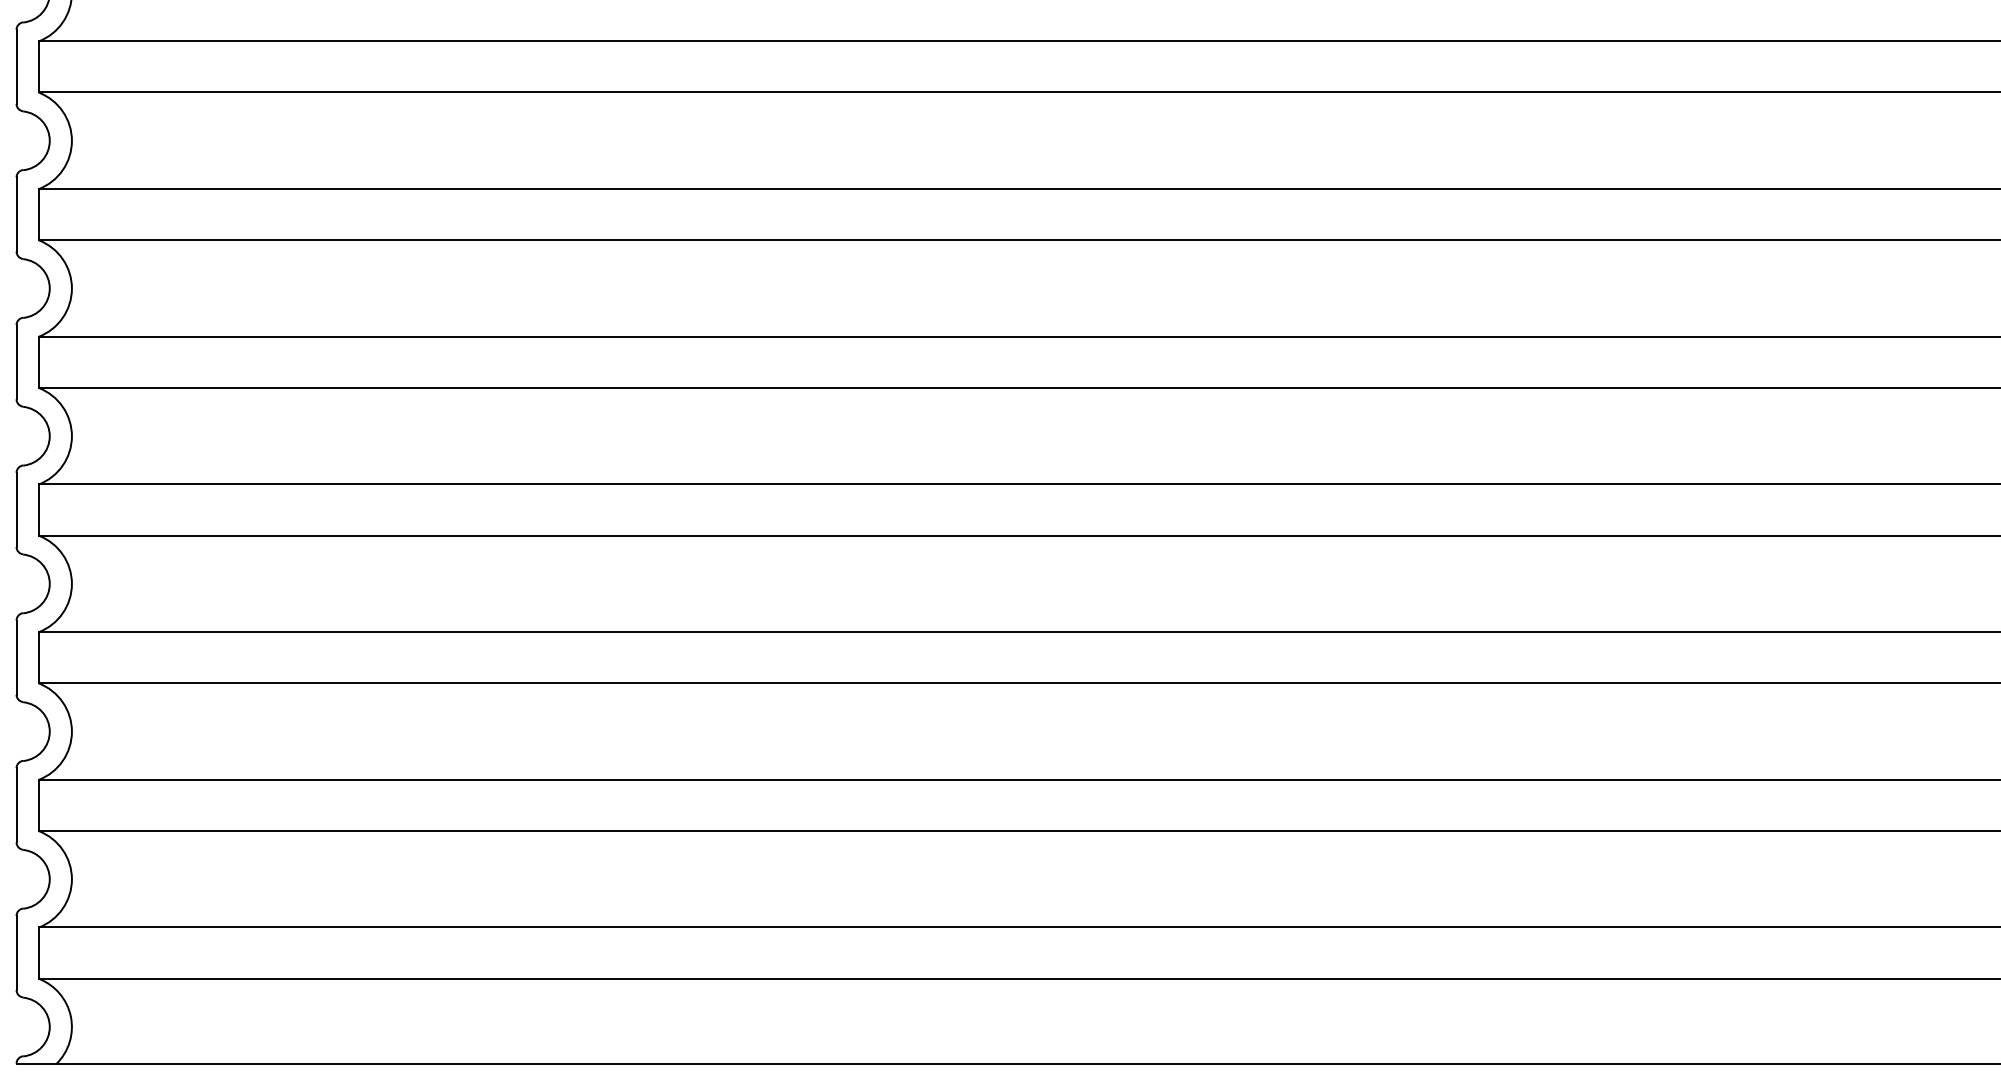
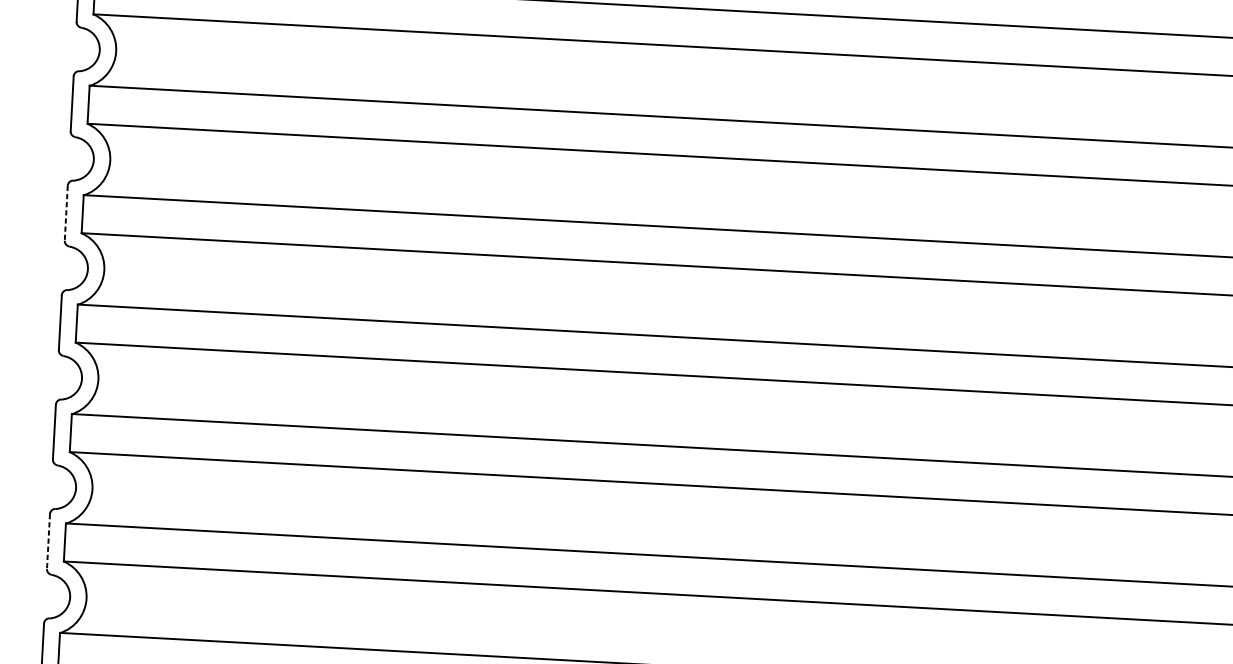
line: (16, 362) -> (66, 213), solid -> dashed
line: (16, 805) -> (48, 541), solid -> dashed

